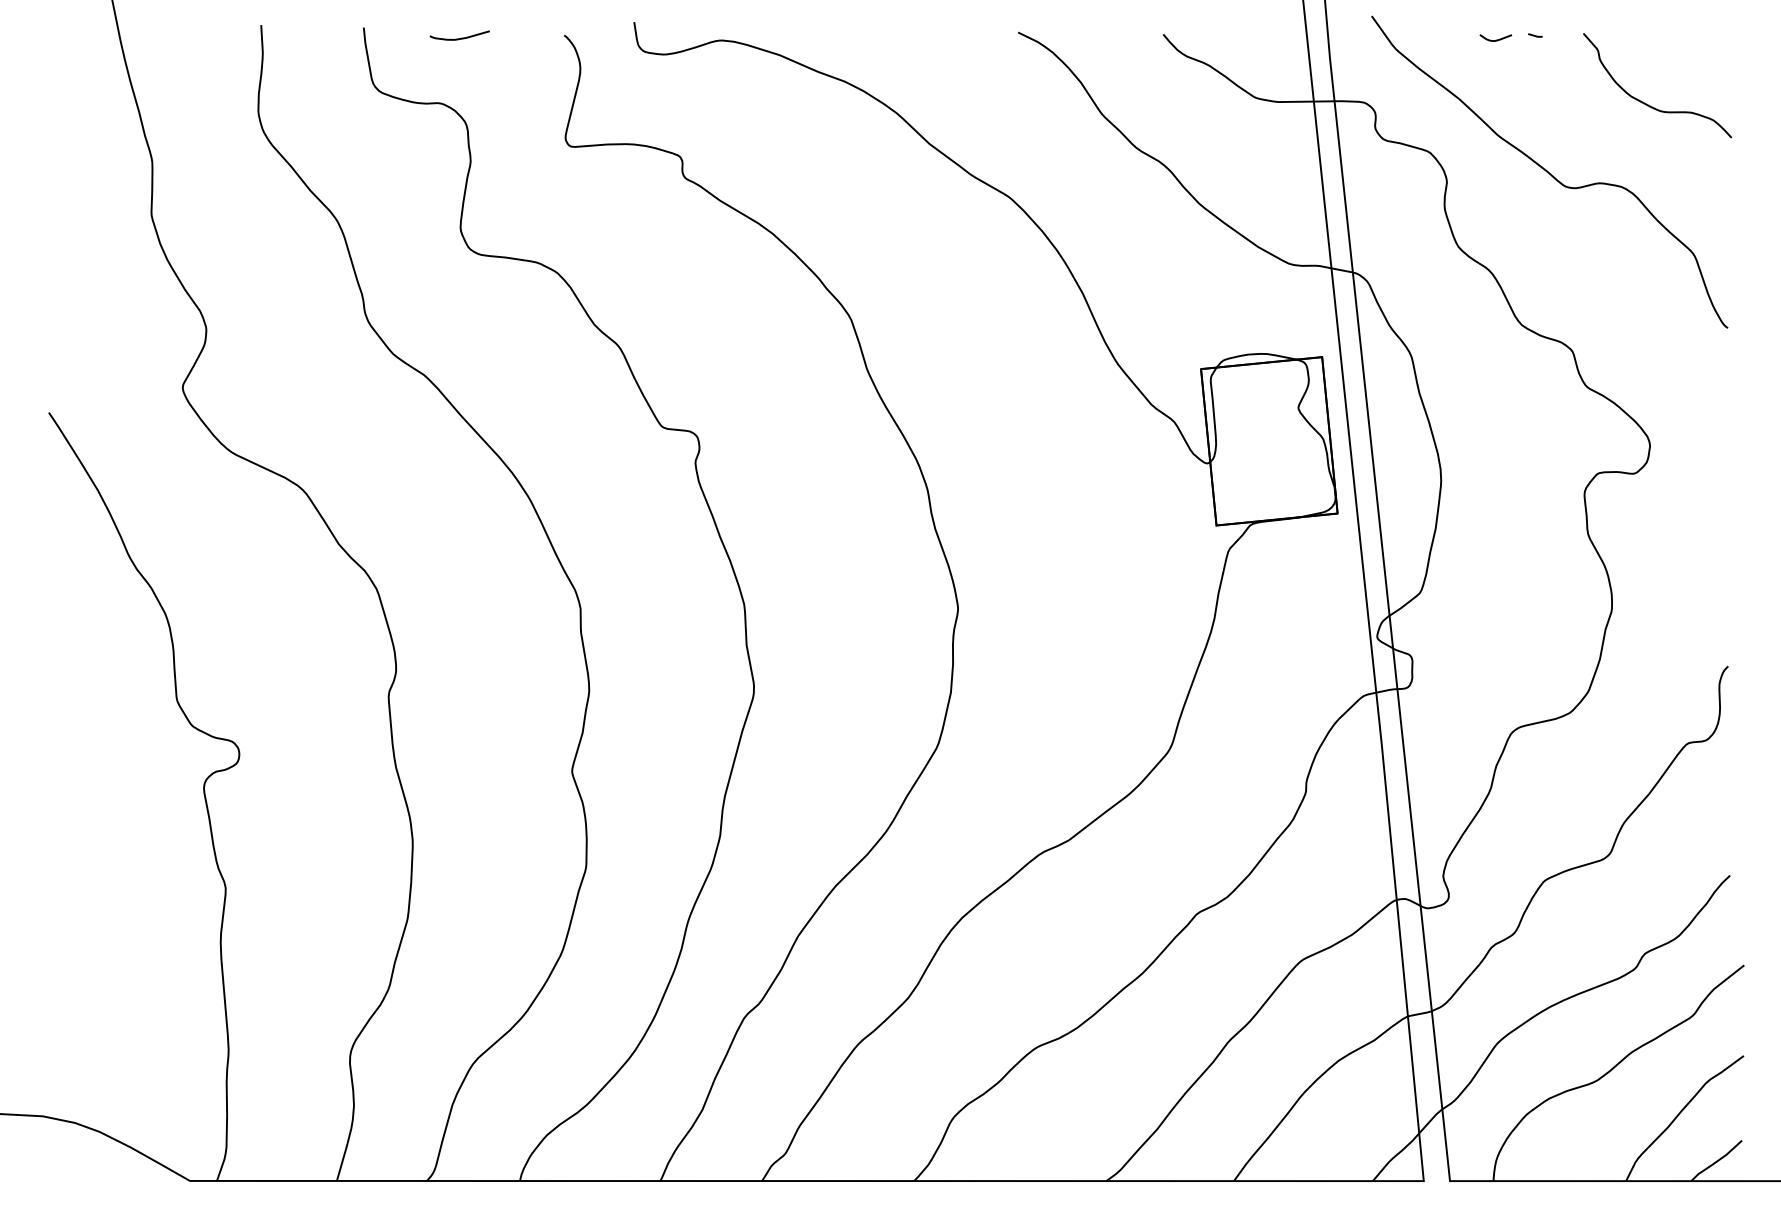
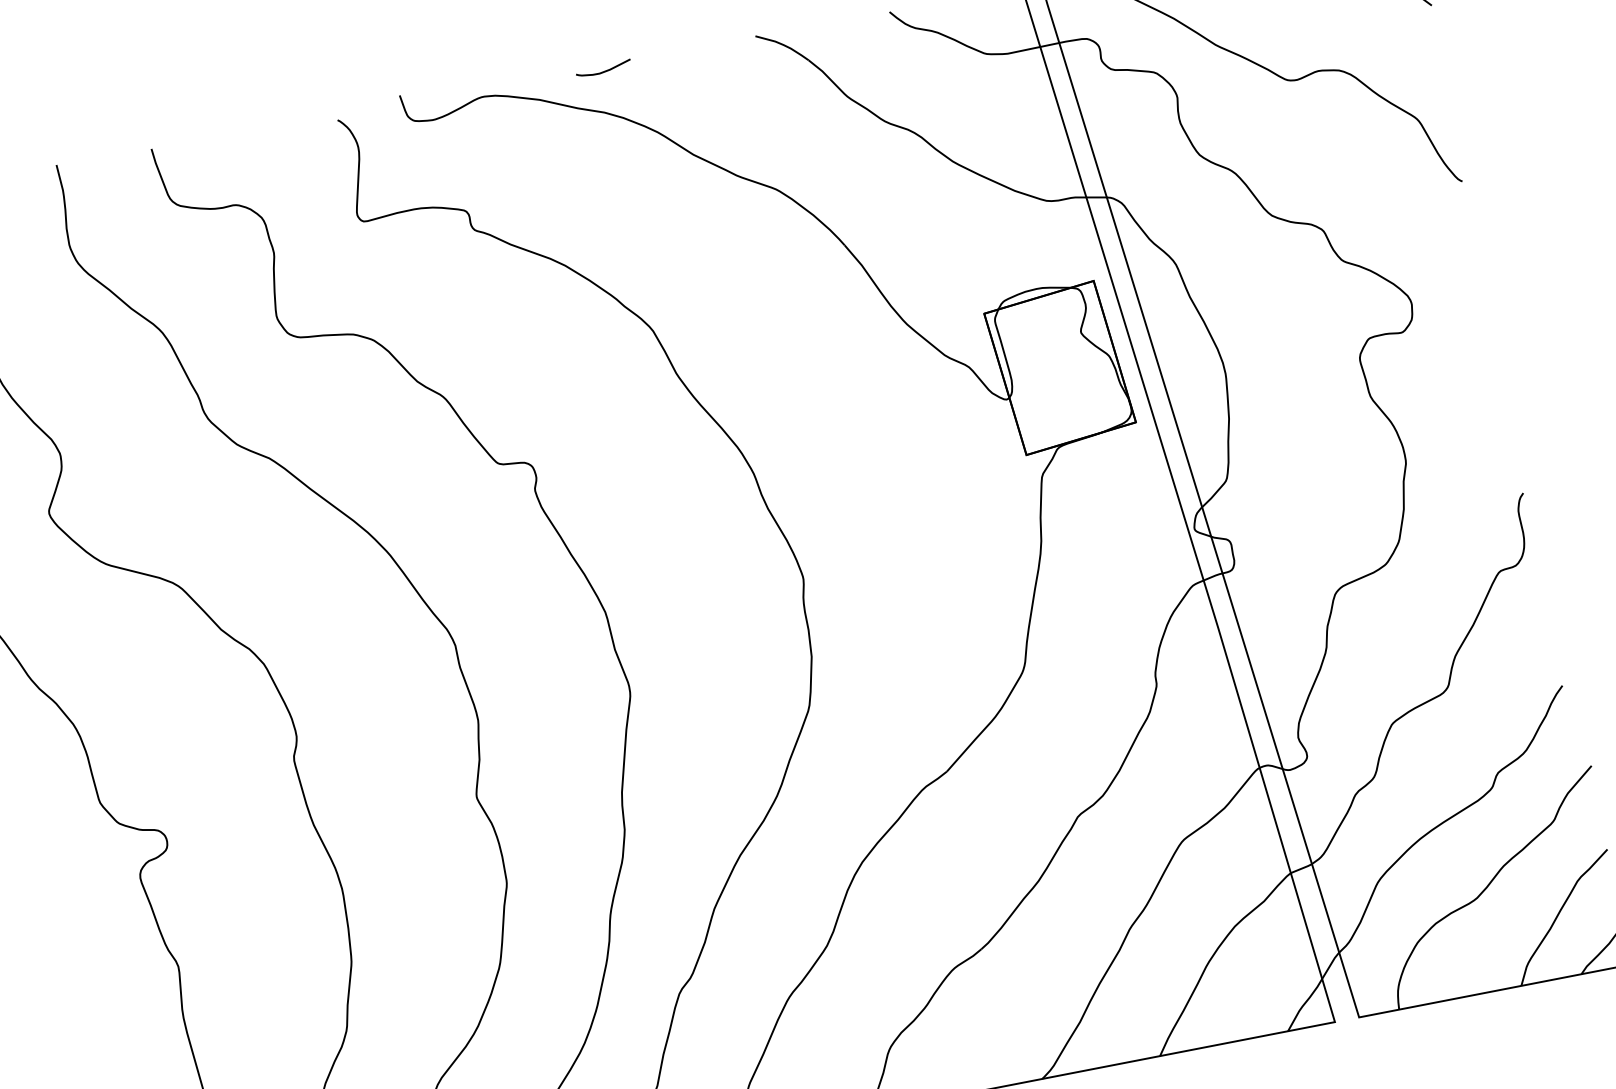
curve: (461, 37) -> (605, 70), moved

